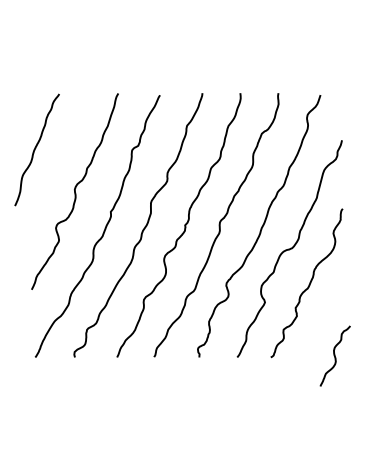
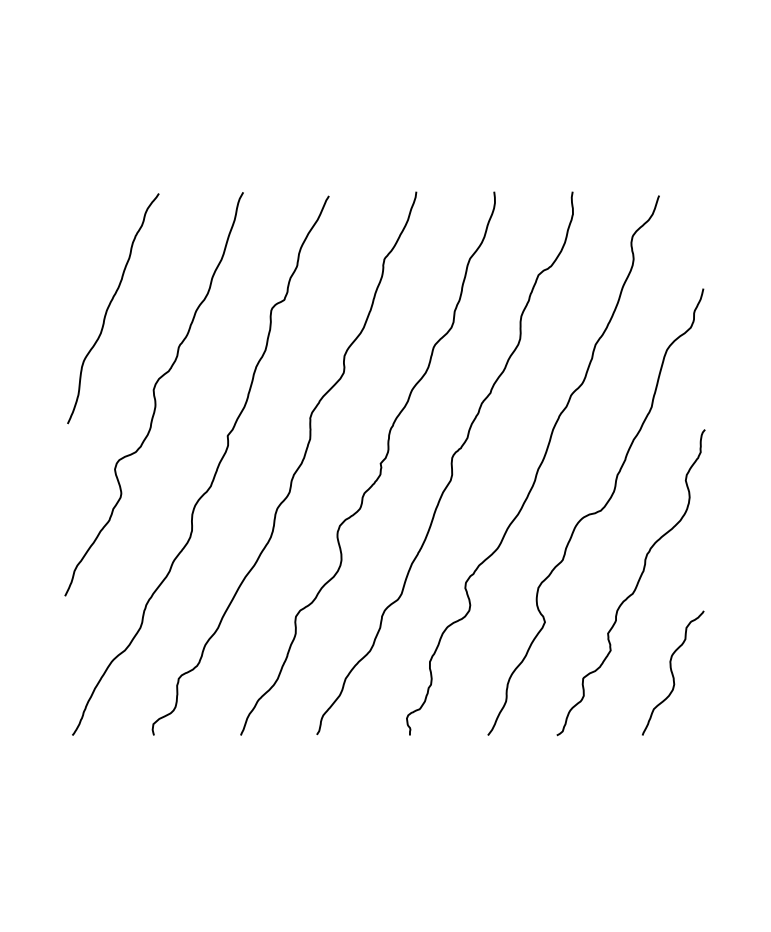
curve: (36, 148) -> (111, 305), moved
curve: (334, 355) -> (671, 671), moved

